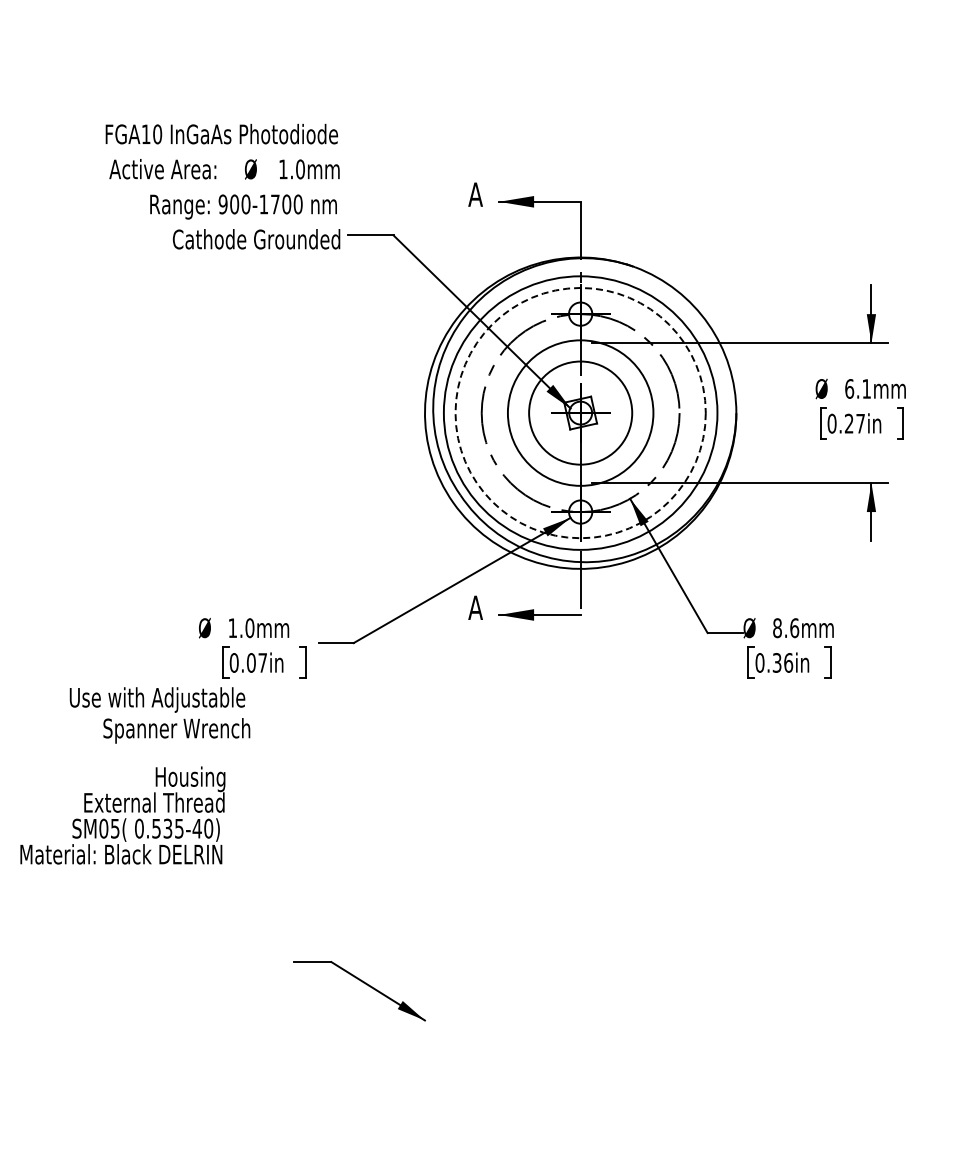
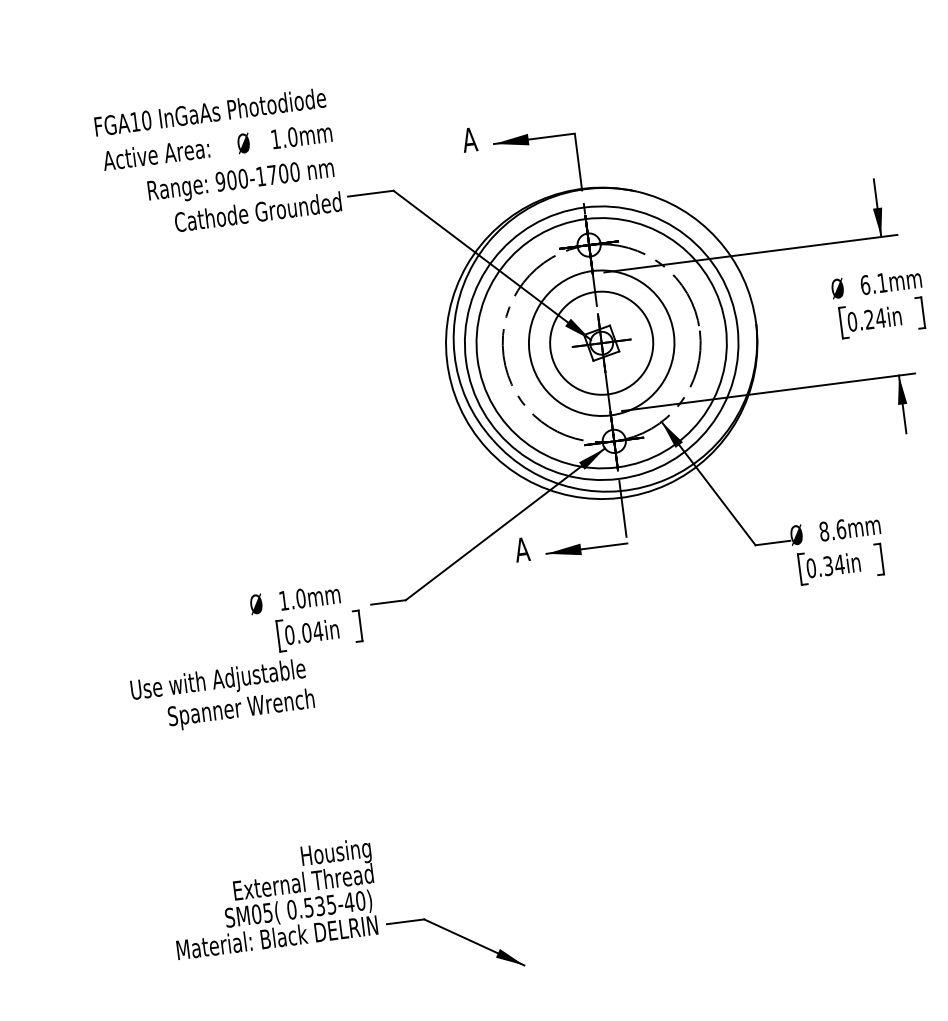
circle: (580, 412) -> (601, 342), dashed -> solid
text: (860, 423) -> (880, 317), 0.27in -> 0.24in
text: (262, 662) -> (317, 631), 0.07in -> 0.04in
text: (788, 662) -> (839, 564), 0.36in -> 0.34in
text: (122, 815) -> (273, 898), moved

